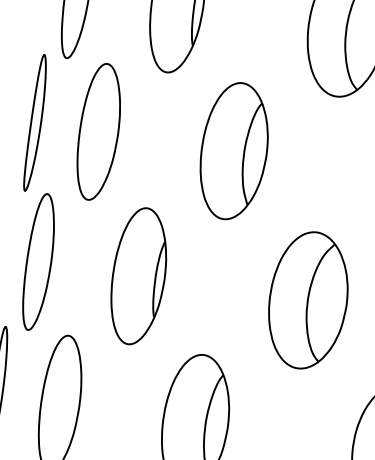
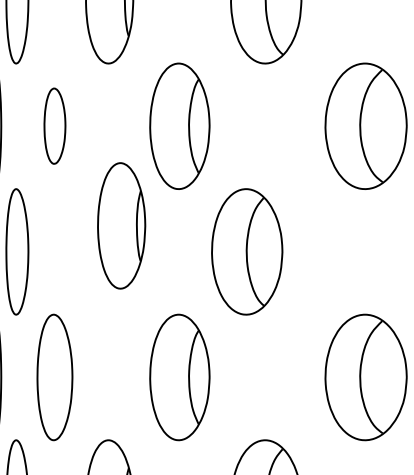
part: (98, 131) -> (54, 125), size x0.6
part: (138, 275) -> (121, 225), moved
part: (308, 300) -> (247, 251), moved

